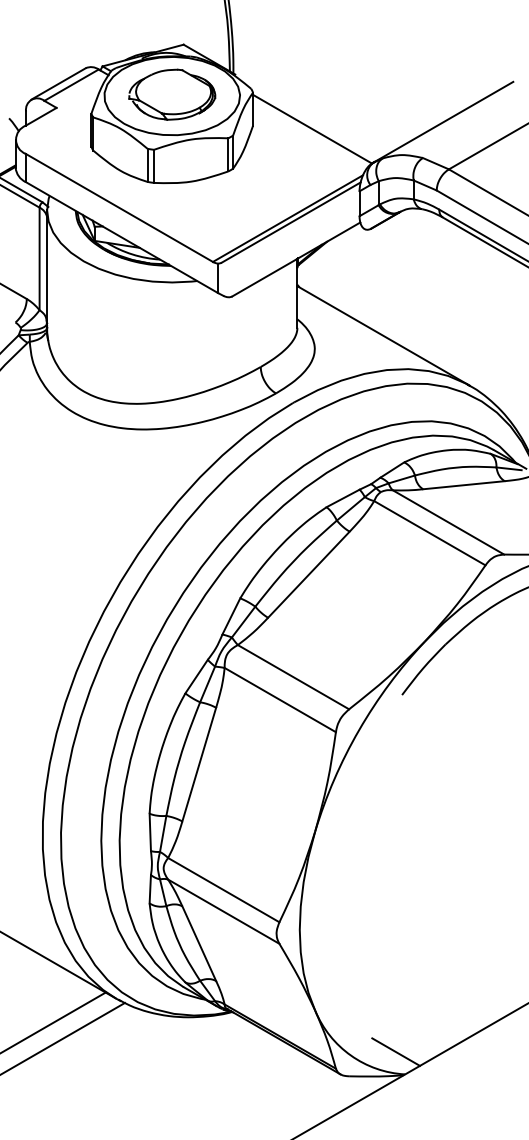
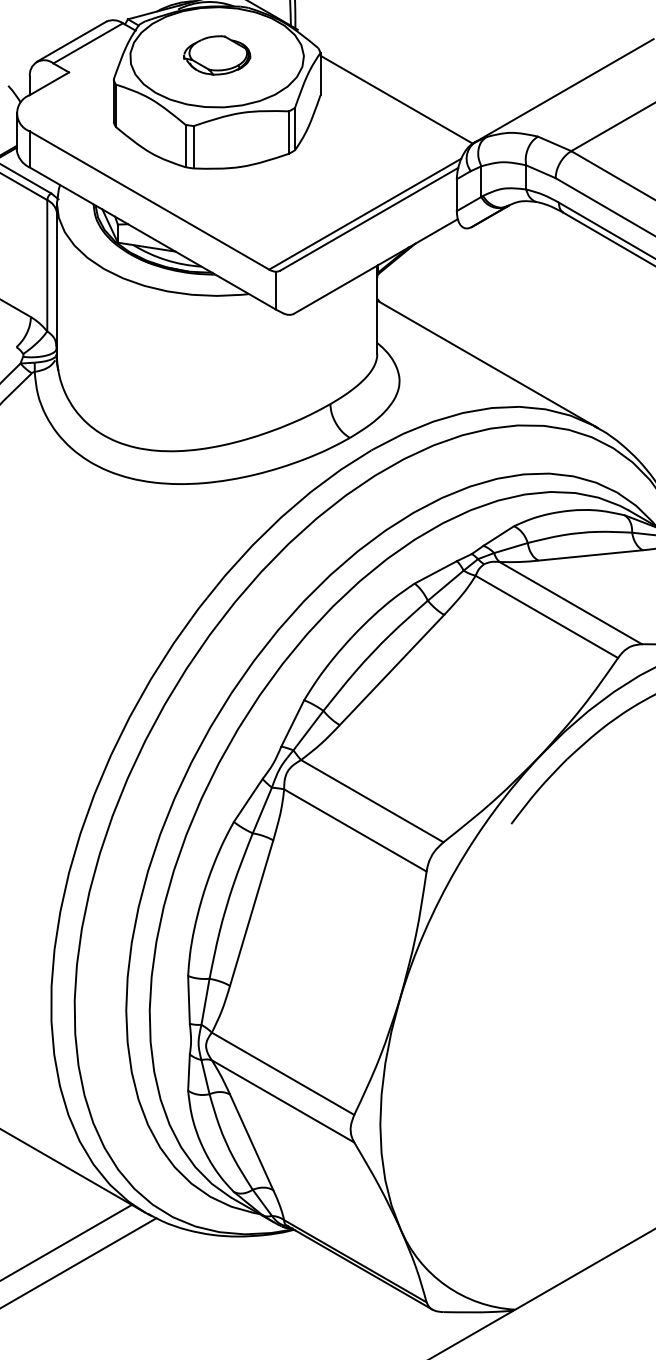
part: (172, 94) -> (217, 55), size x0.6
line: (395, 1051) -> (502, 1280), removed

